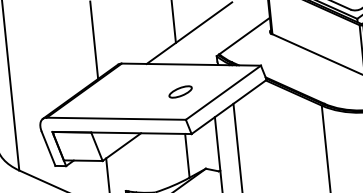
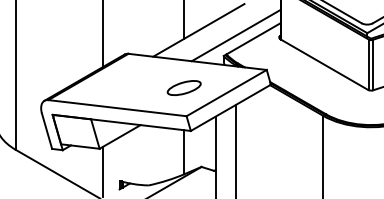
line: (226, 34) -> (235, 35), added
part: (179, 91) -> (183, 87), size x1.43

